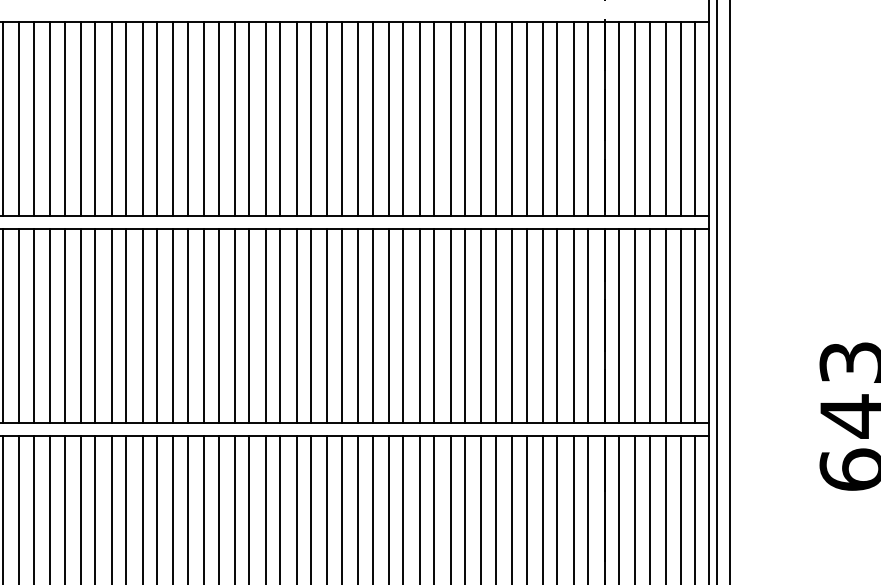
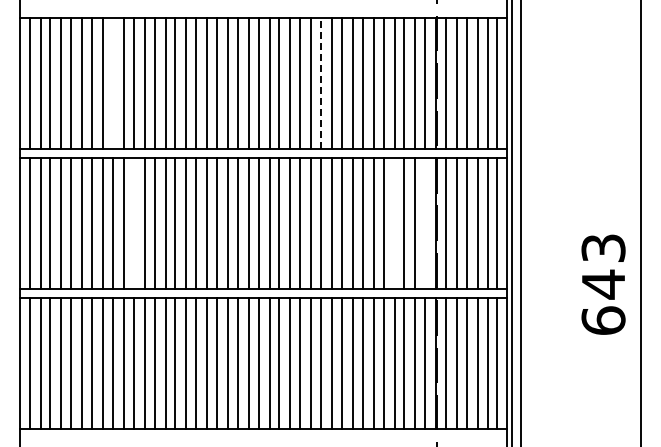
line: (125, 118) -> (112, 83), removed
line: (434, 118) -> (321, 83), solid -> dashed
line: (156, 325) -> (133, 223), removed
line: (542, 325) -> (394, 223), removed
line: (588, 325) -> (425, 223), removed

